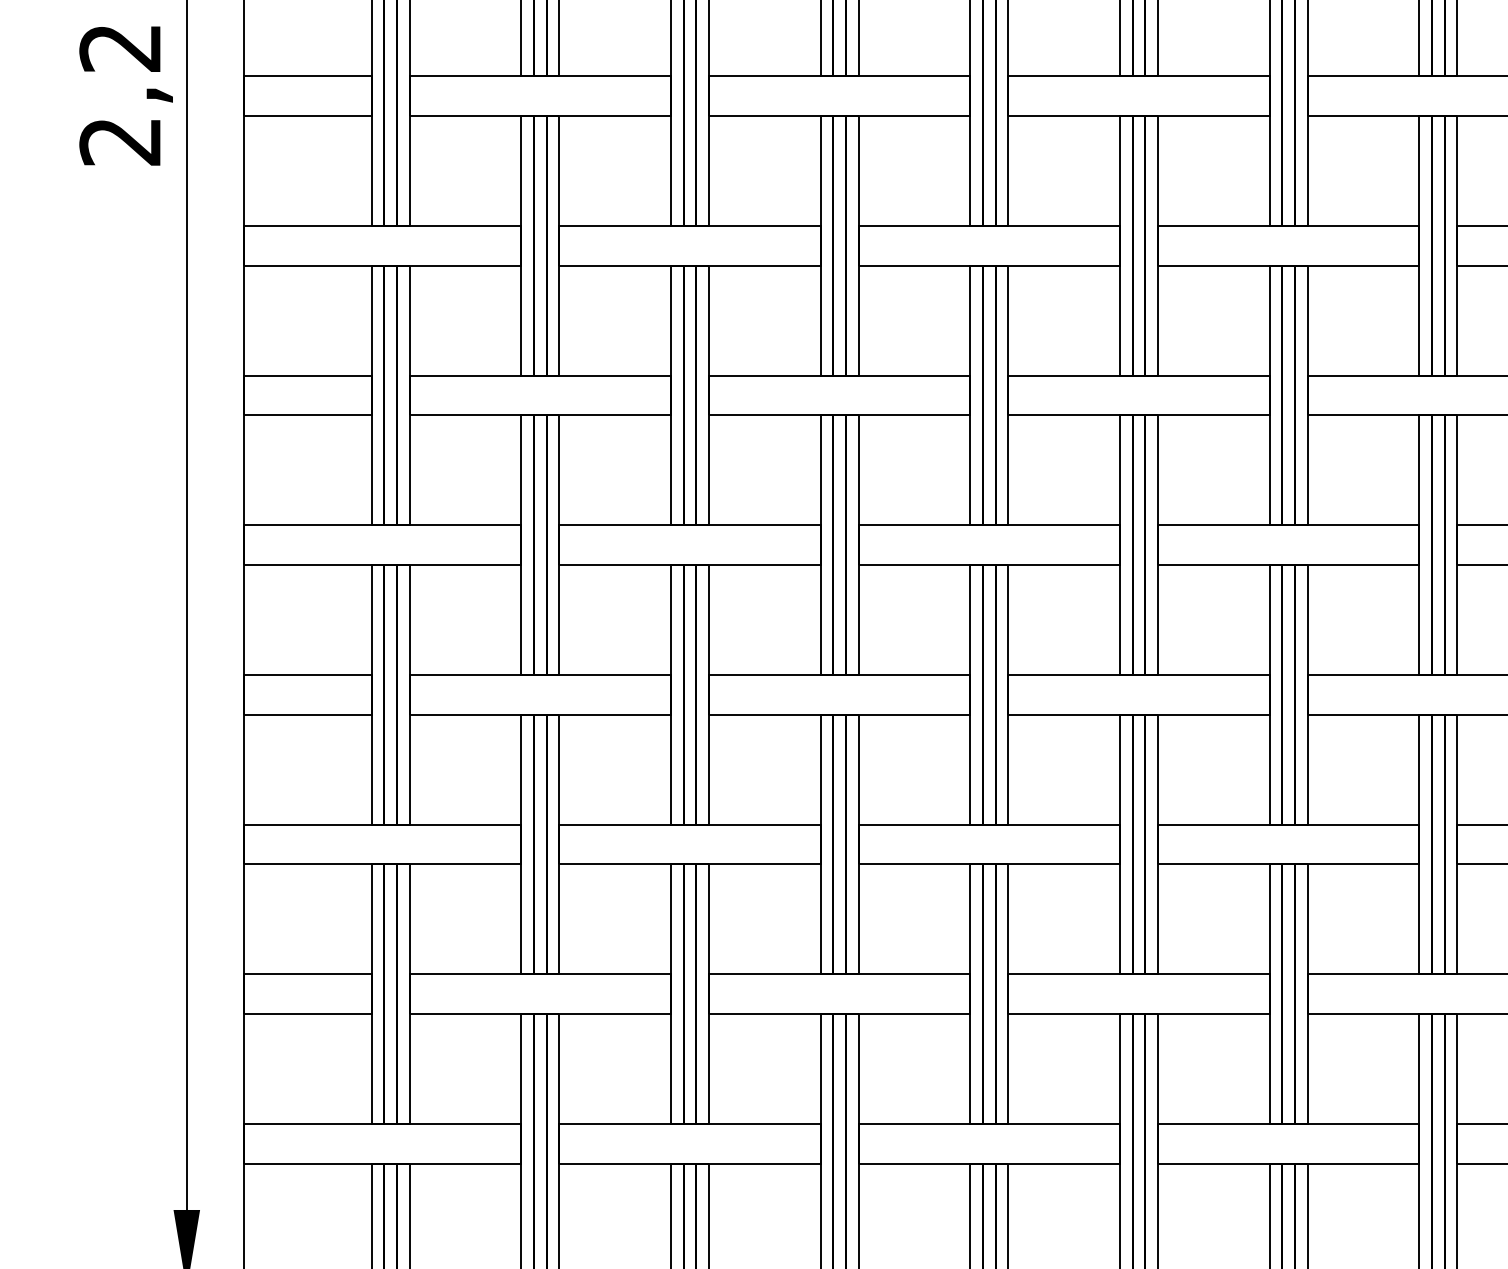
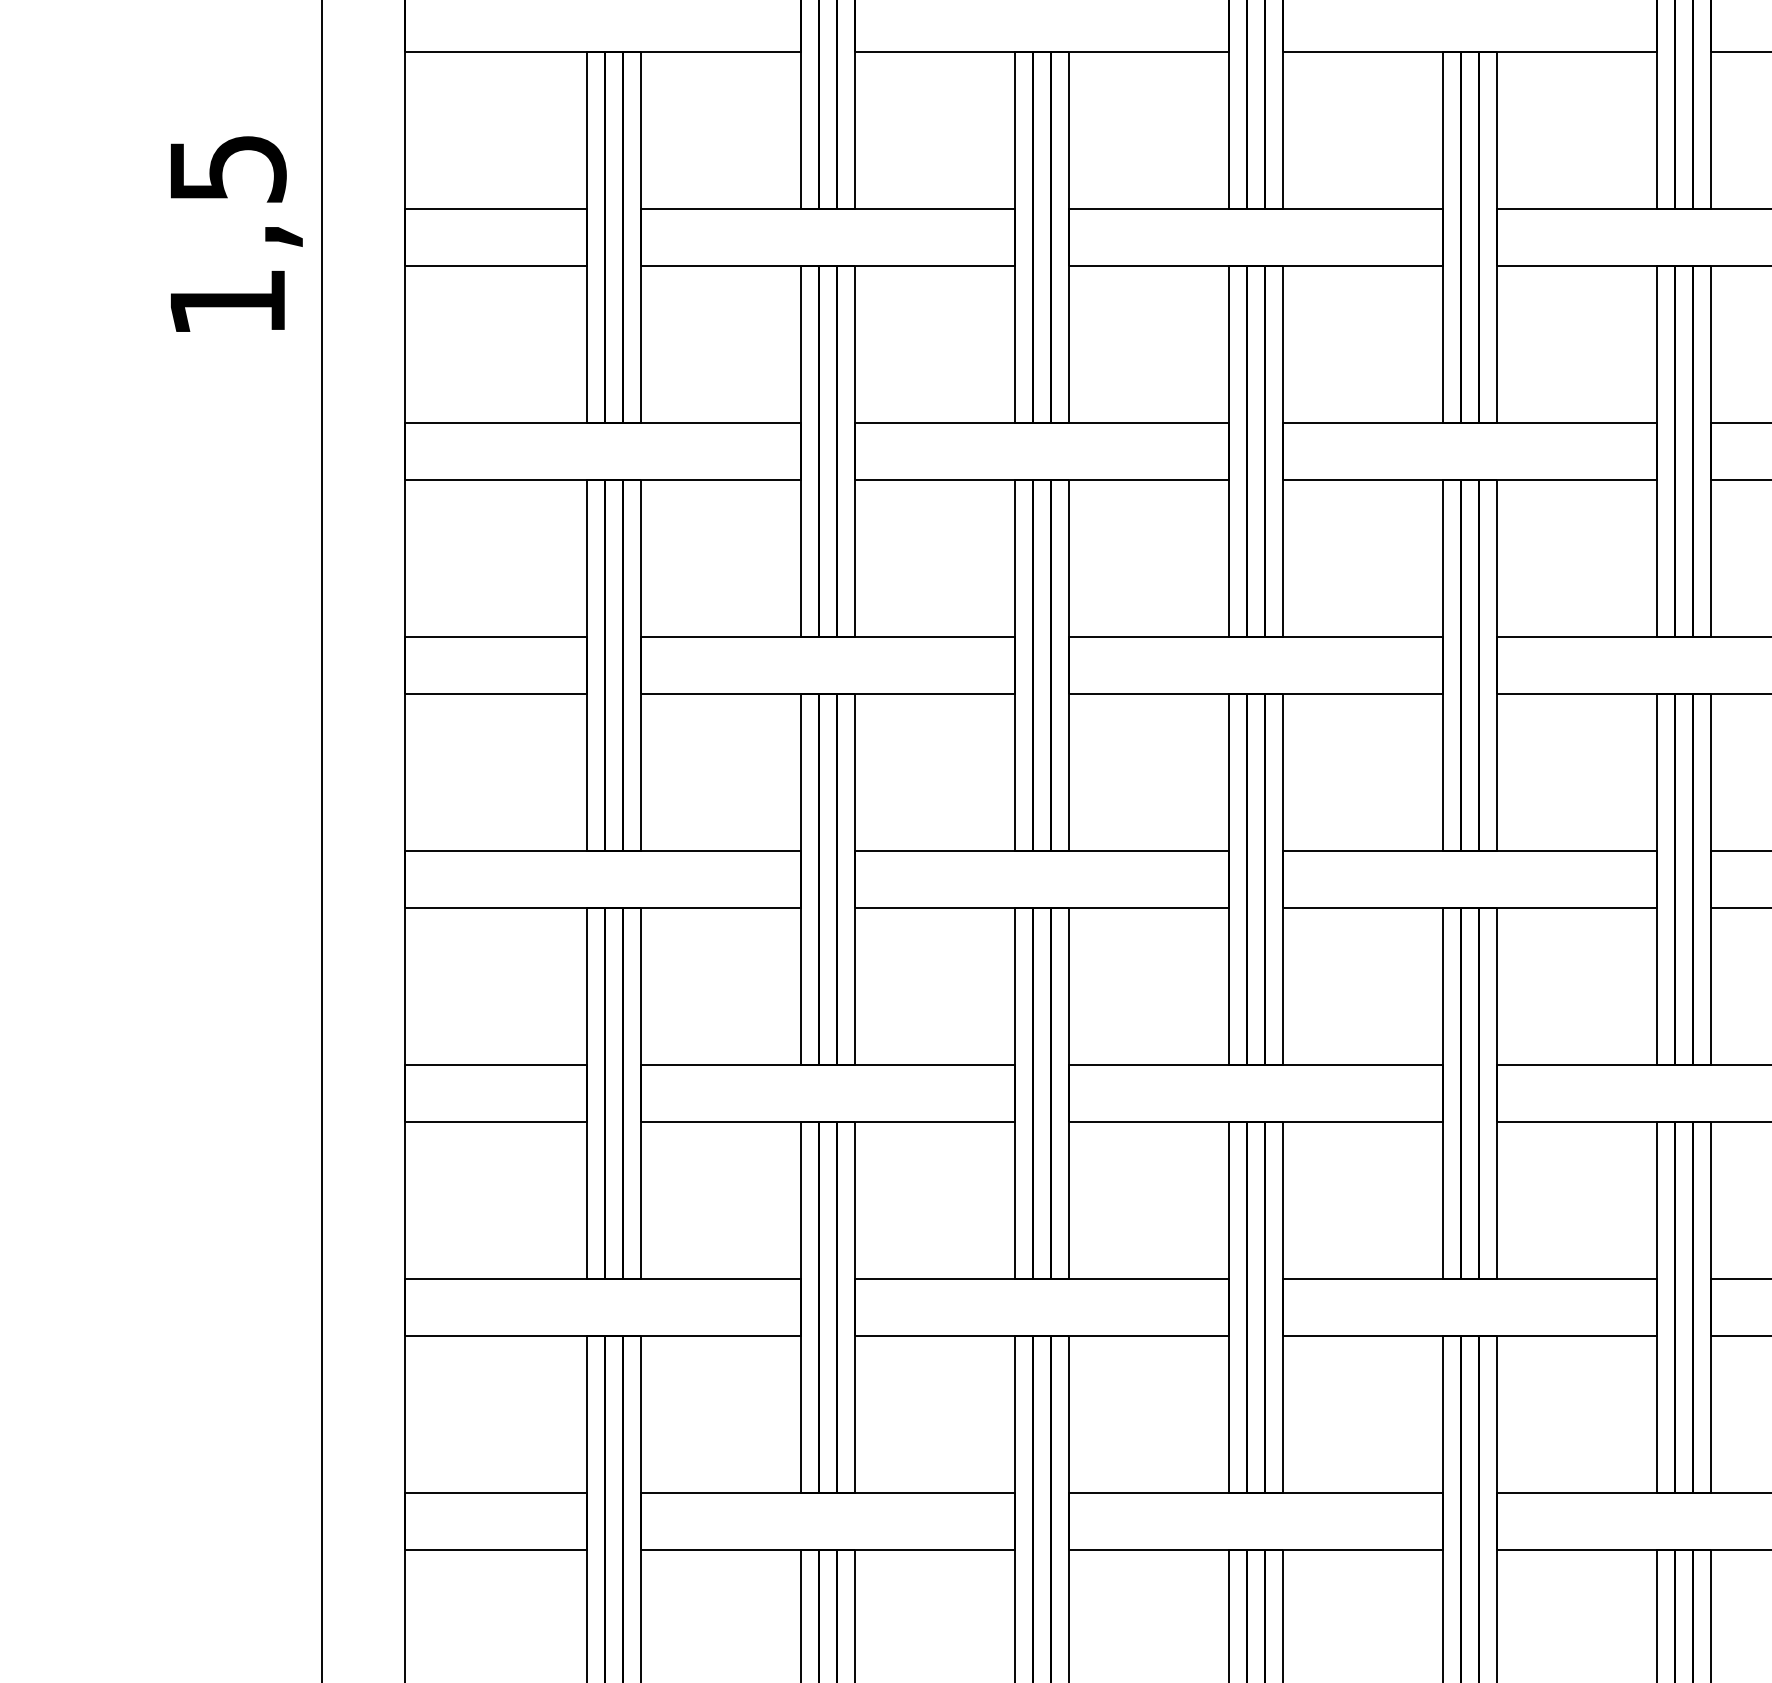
text: (120, 95) -> (227, 236), 2,2 -> 1,5

